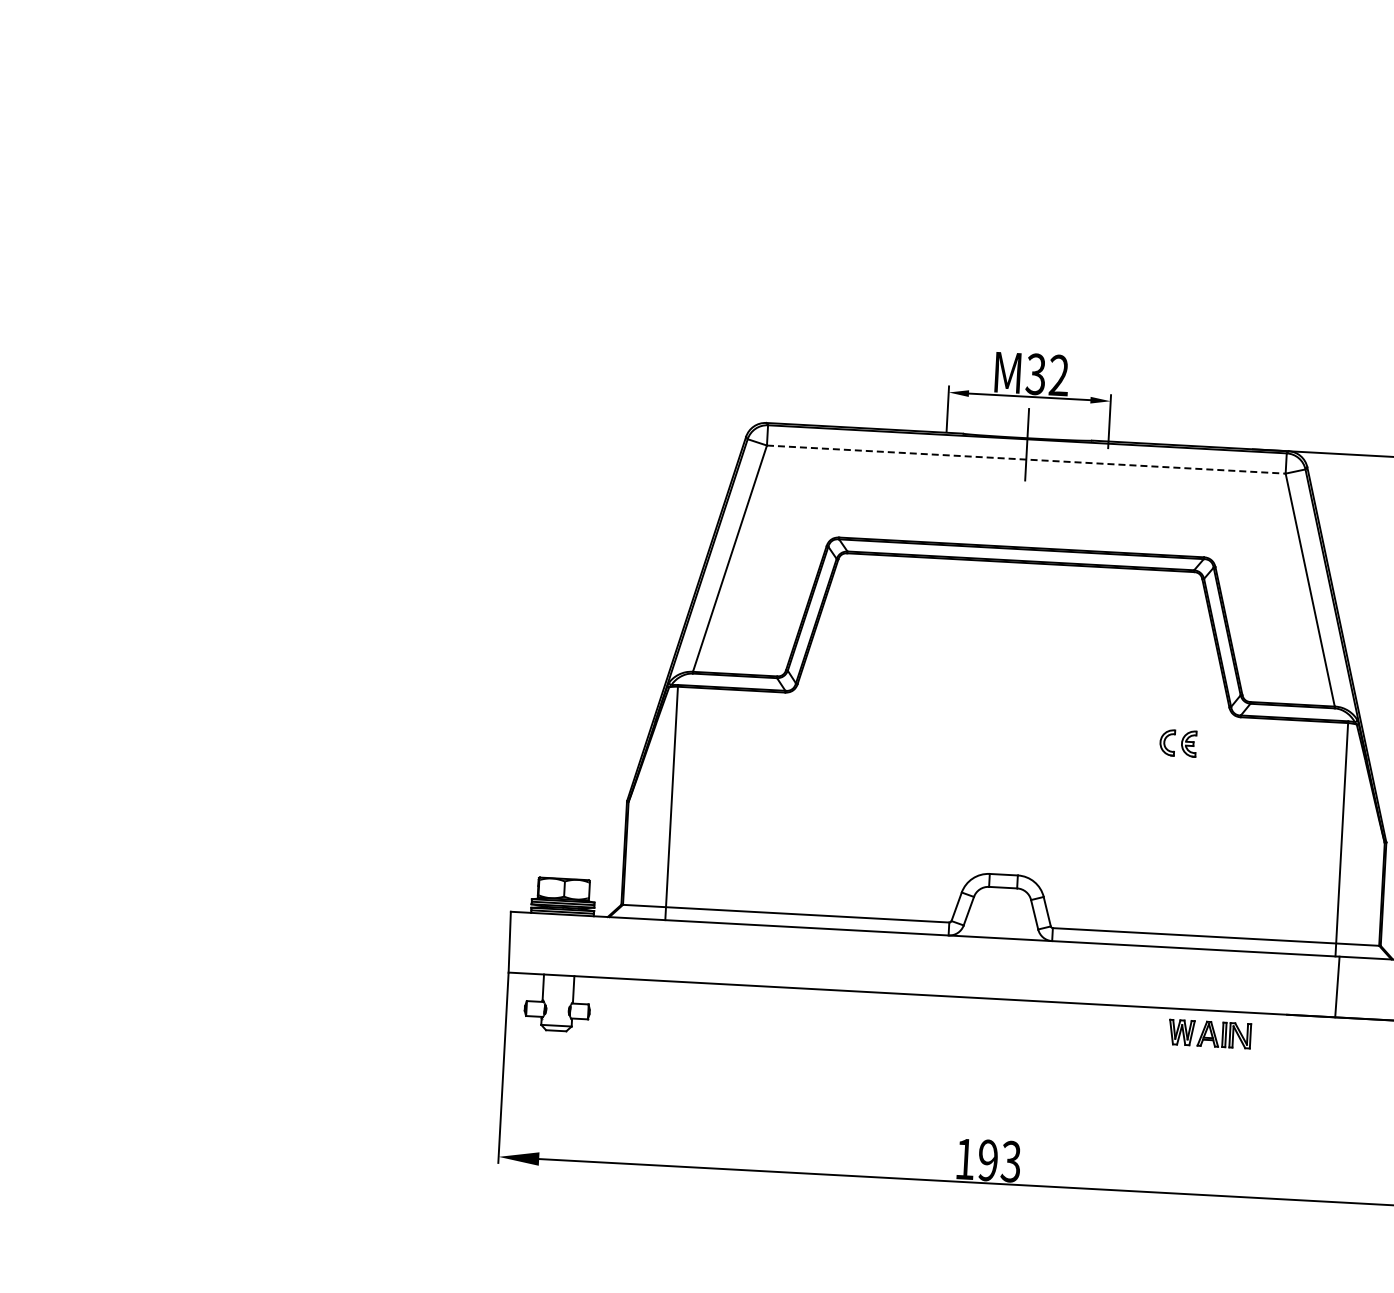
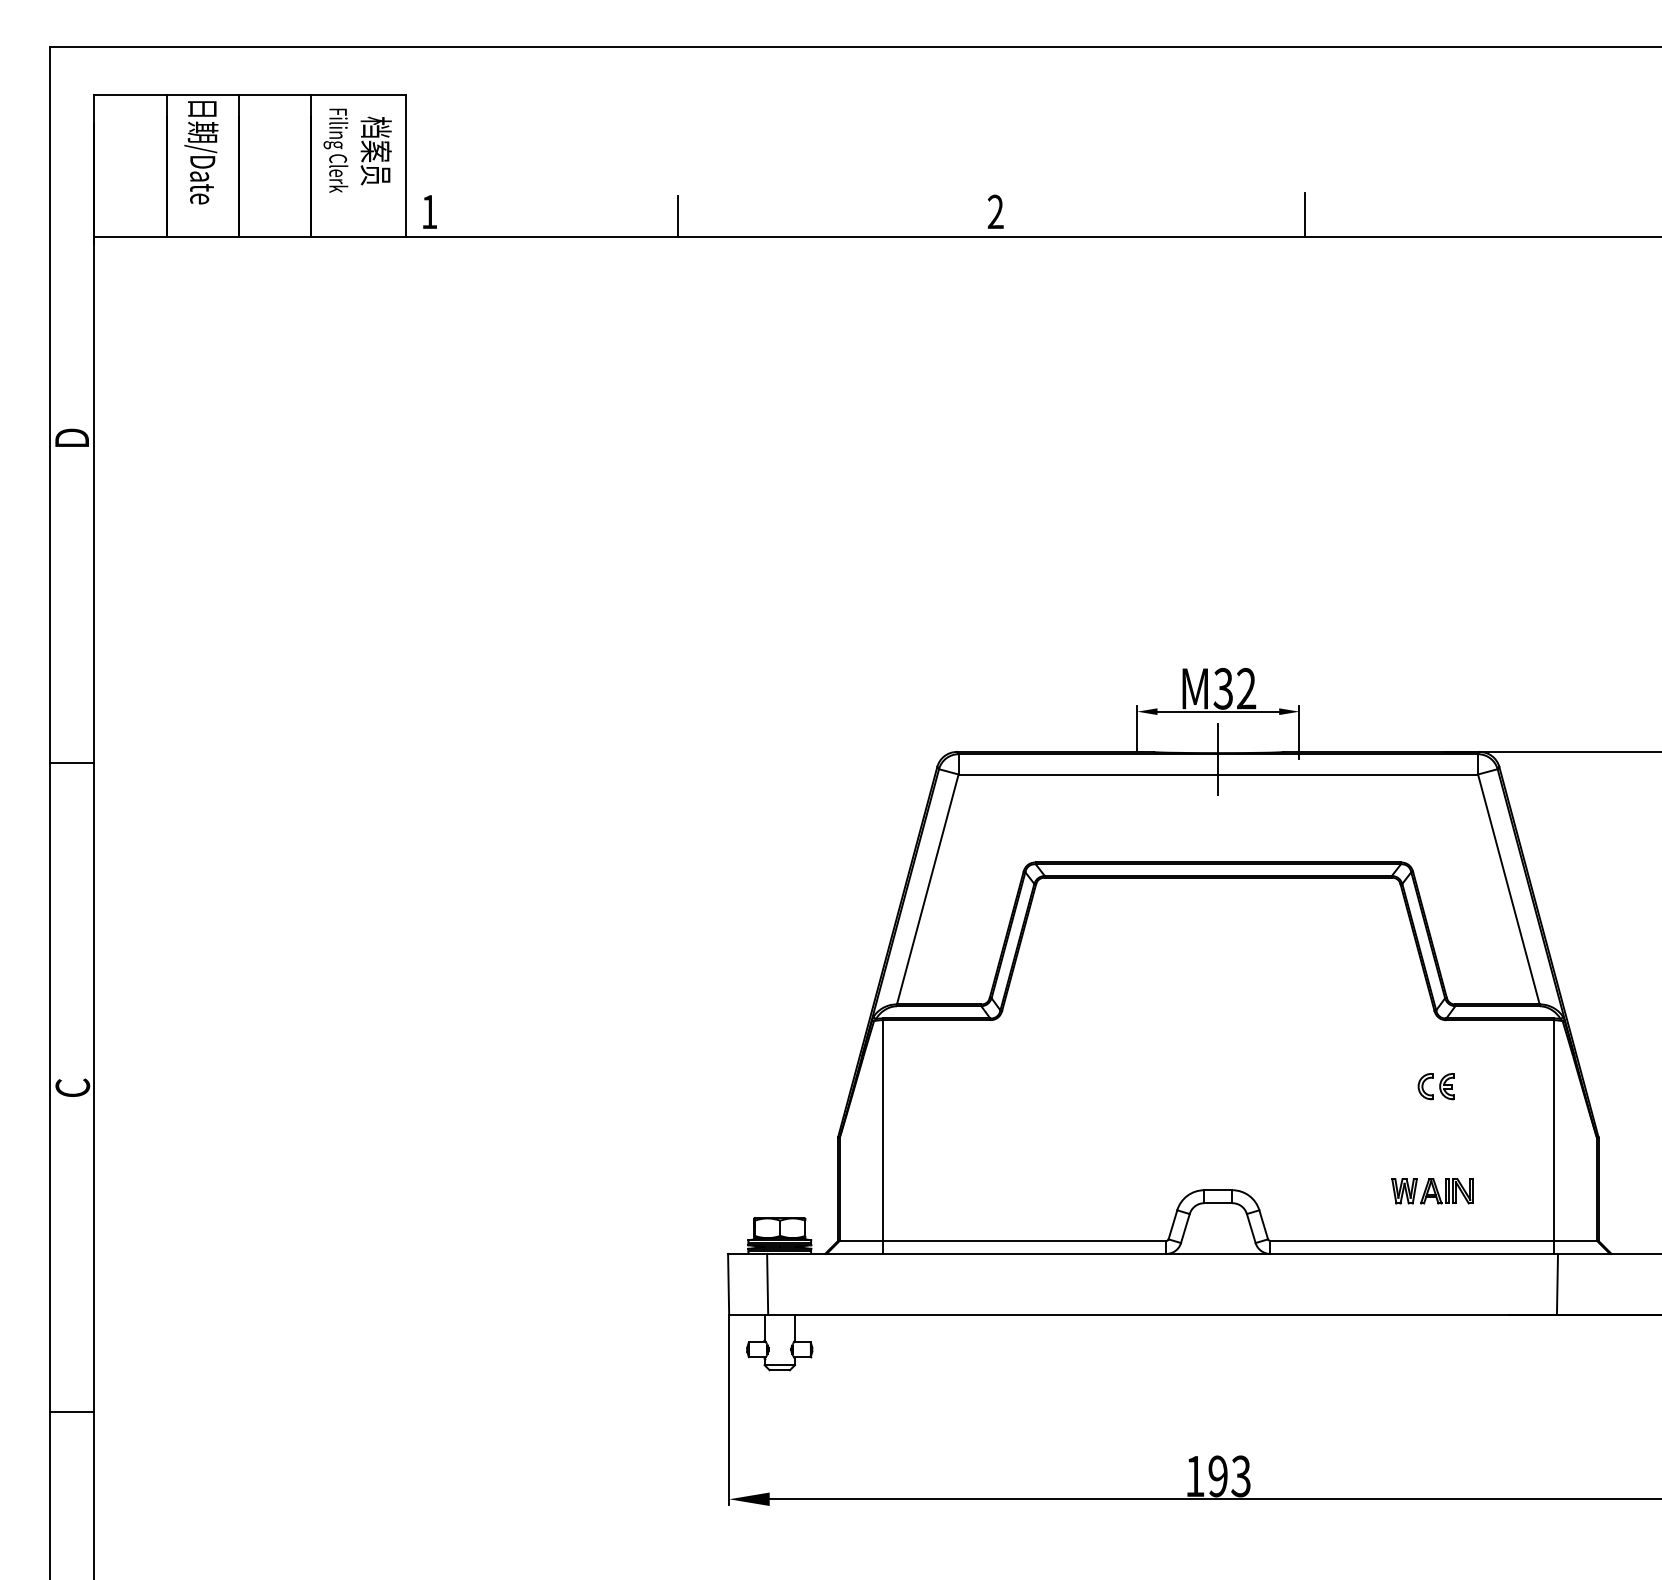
line: (1026, 459) -> (1218, 774), dashed -> solid
part: (1177, 743) -> (1435, 1086), moved
line: (548, 943) -> (767, 1283), added
part: (1209, 1034) -> (1432, 1191), moved

